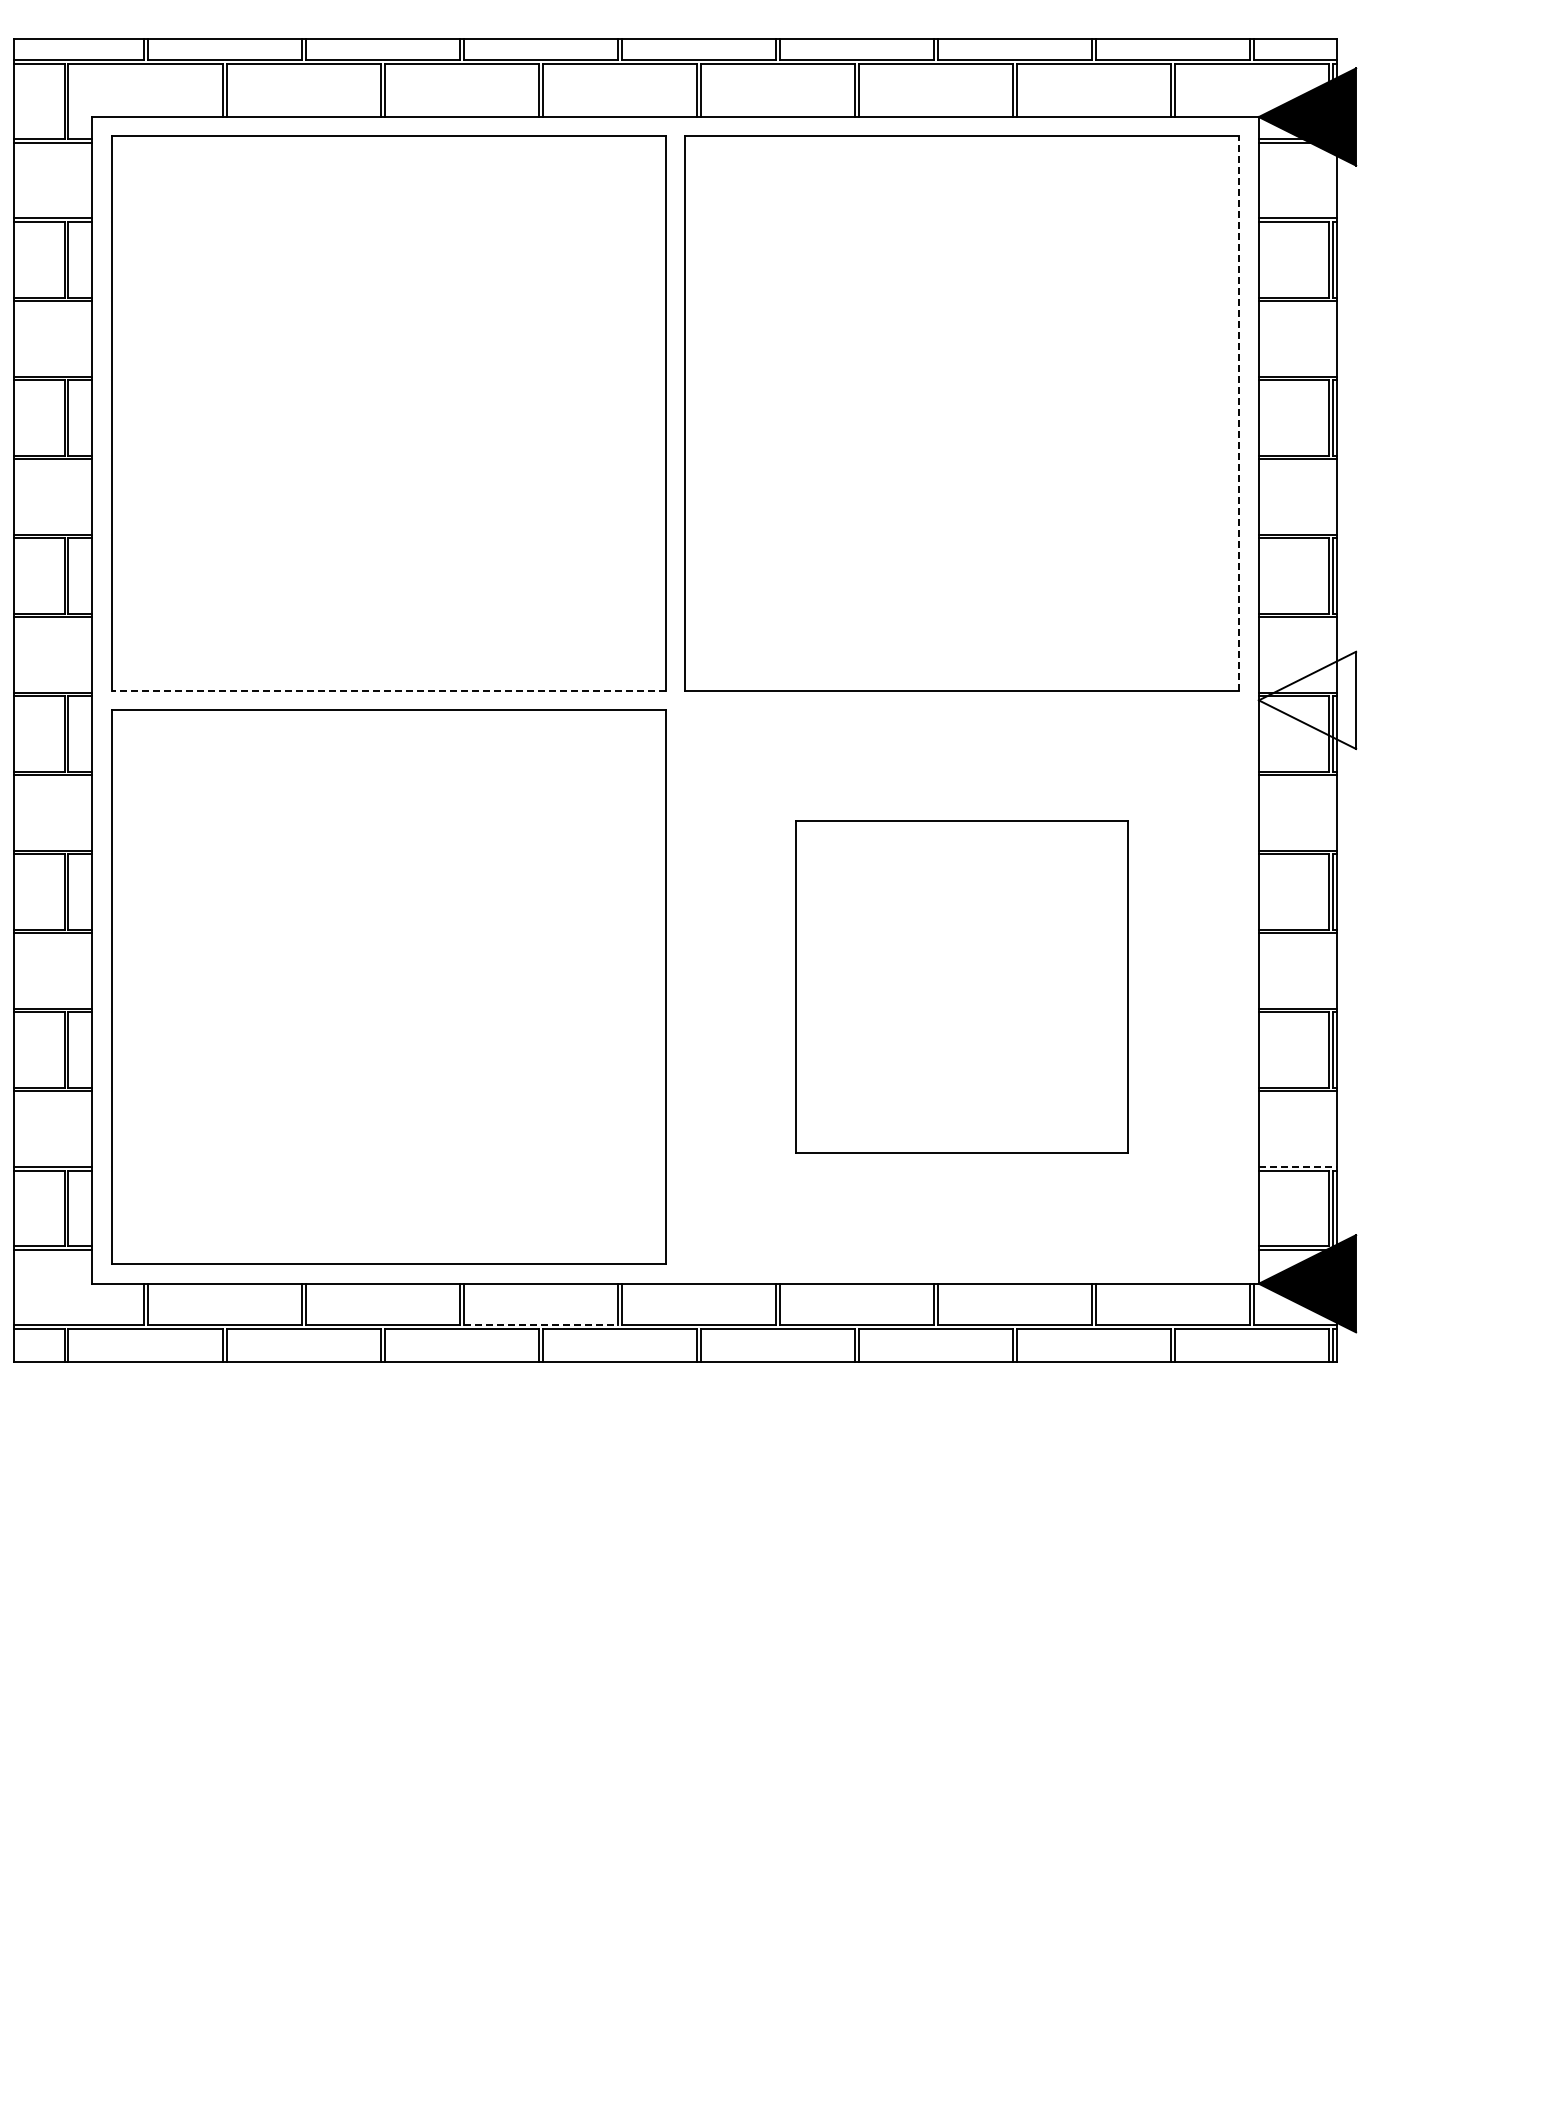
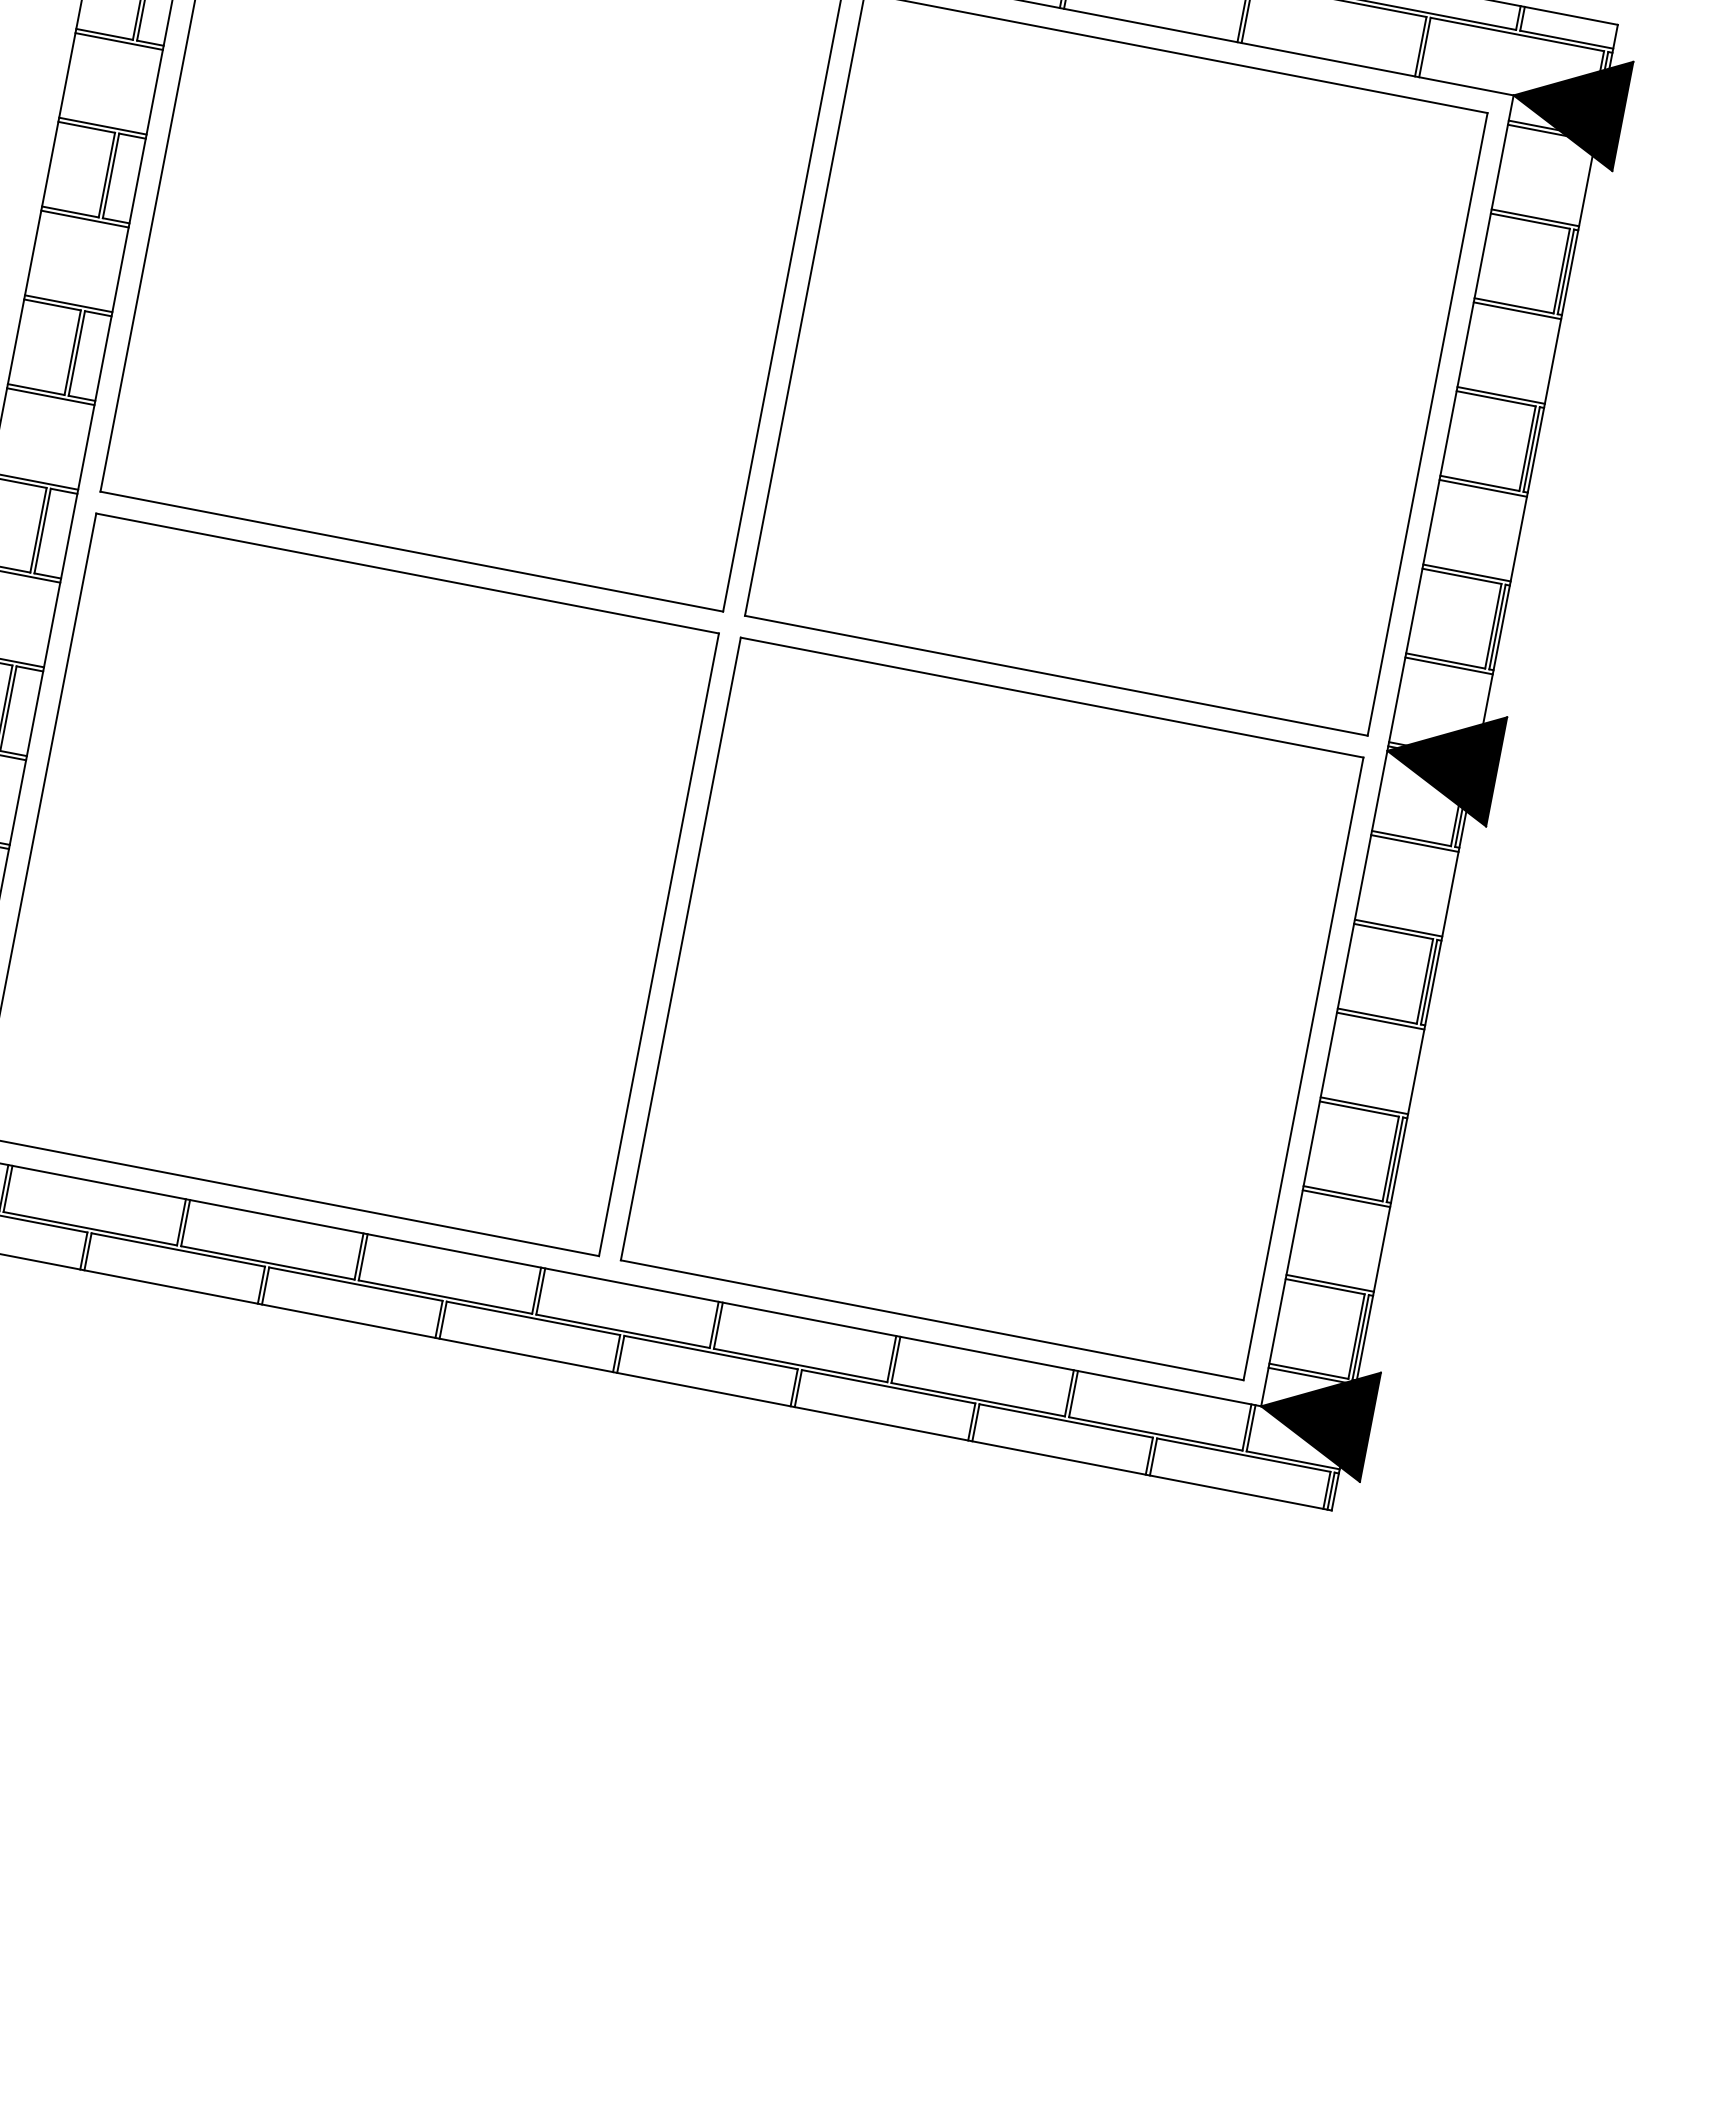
line: (1239, 413) -> (1427, 424), dashed -> solid
line: (388, 690) -> (411, 551), dashed -> solid
fill: (1307, 700) -> (1442, 761), added
part: (961, 986) -> (991, 1007), size x1.67
line: (1297, 1166) -> (1329, 1282), dashed -> solid
line: (541, 1324) -> (446, 1296), dashed -> solid

